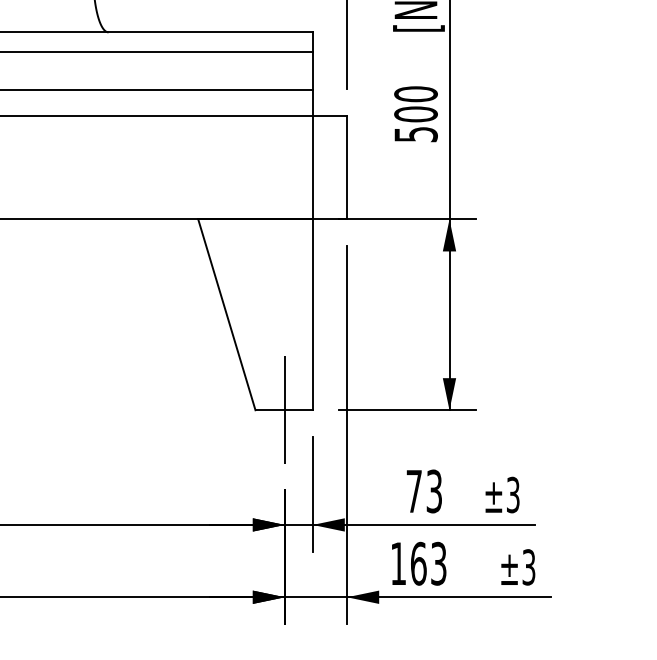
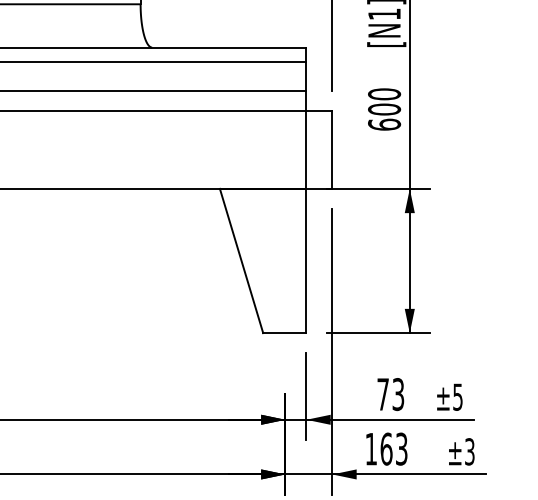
text: (416, 134) -> (384, 124), 500 -> 600
line: (285, 409) -> (285, 332), removed
text: (512, 494) -> (457, 396), ±3 -> ±5

